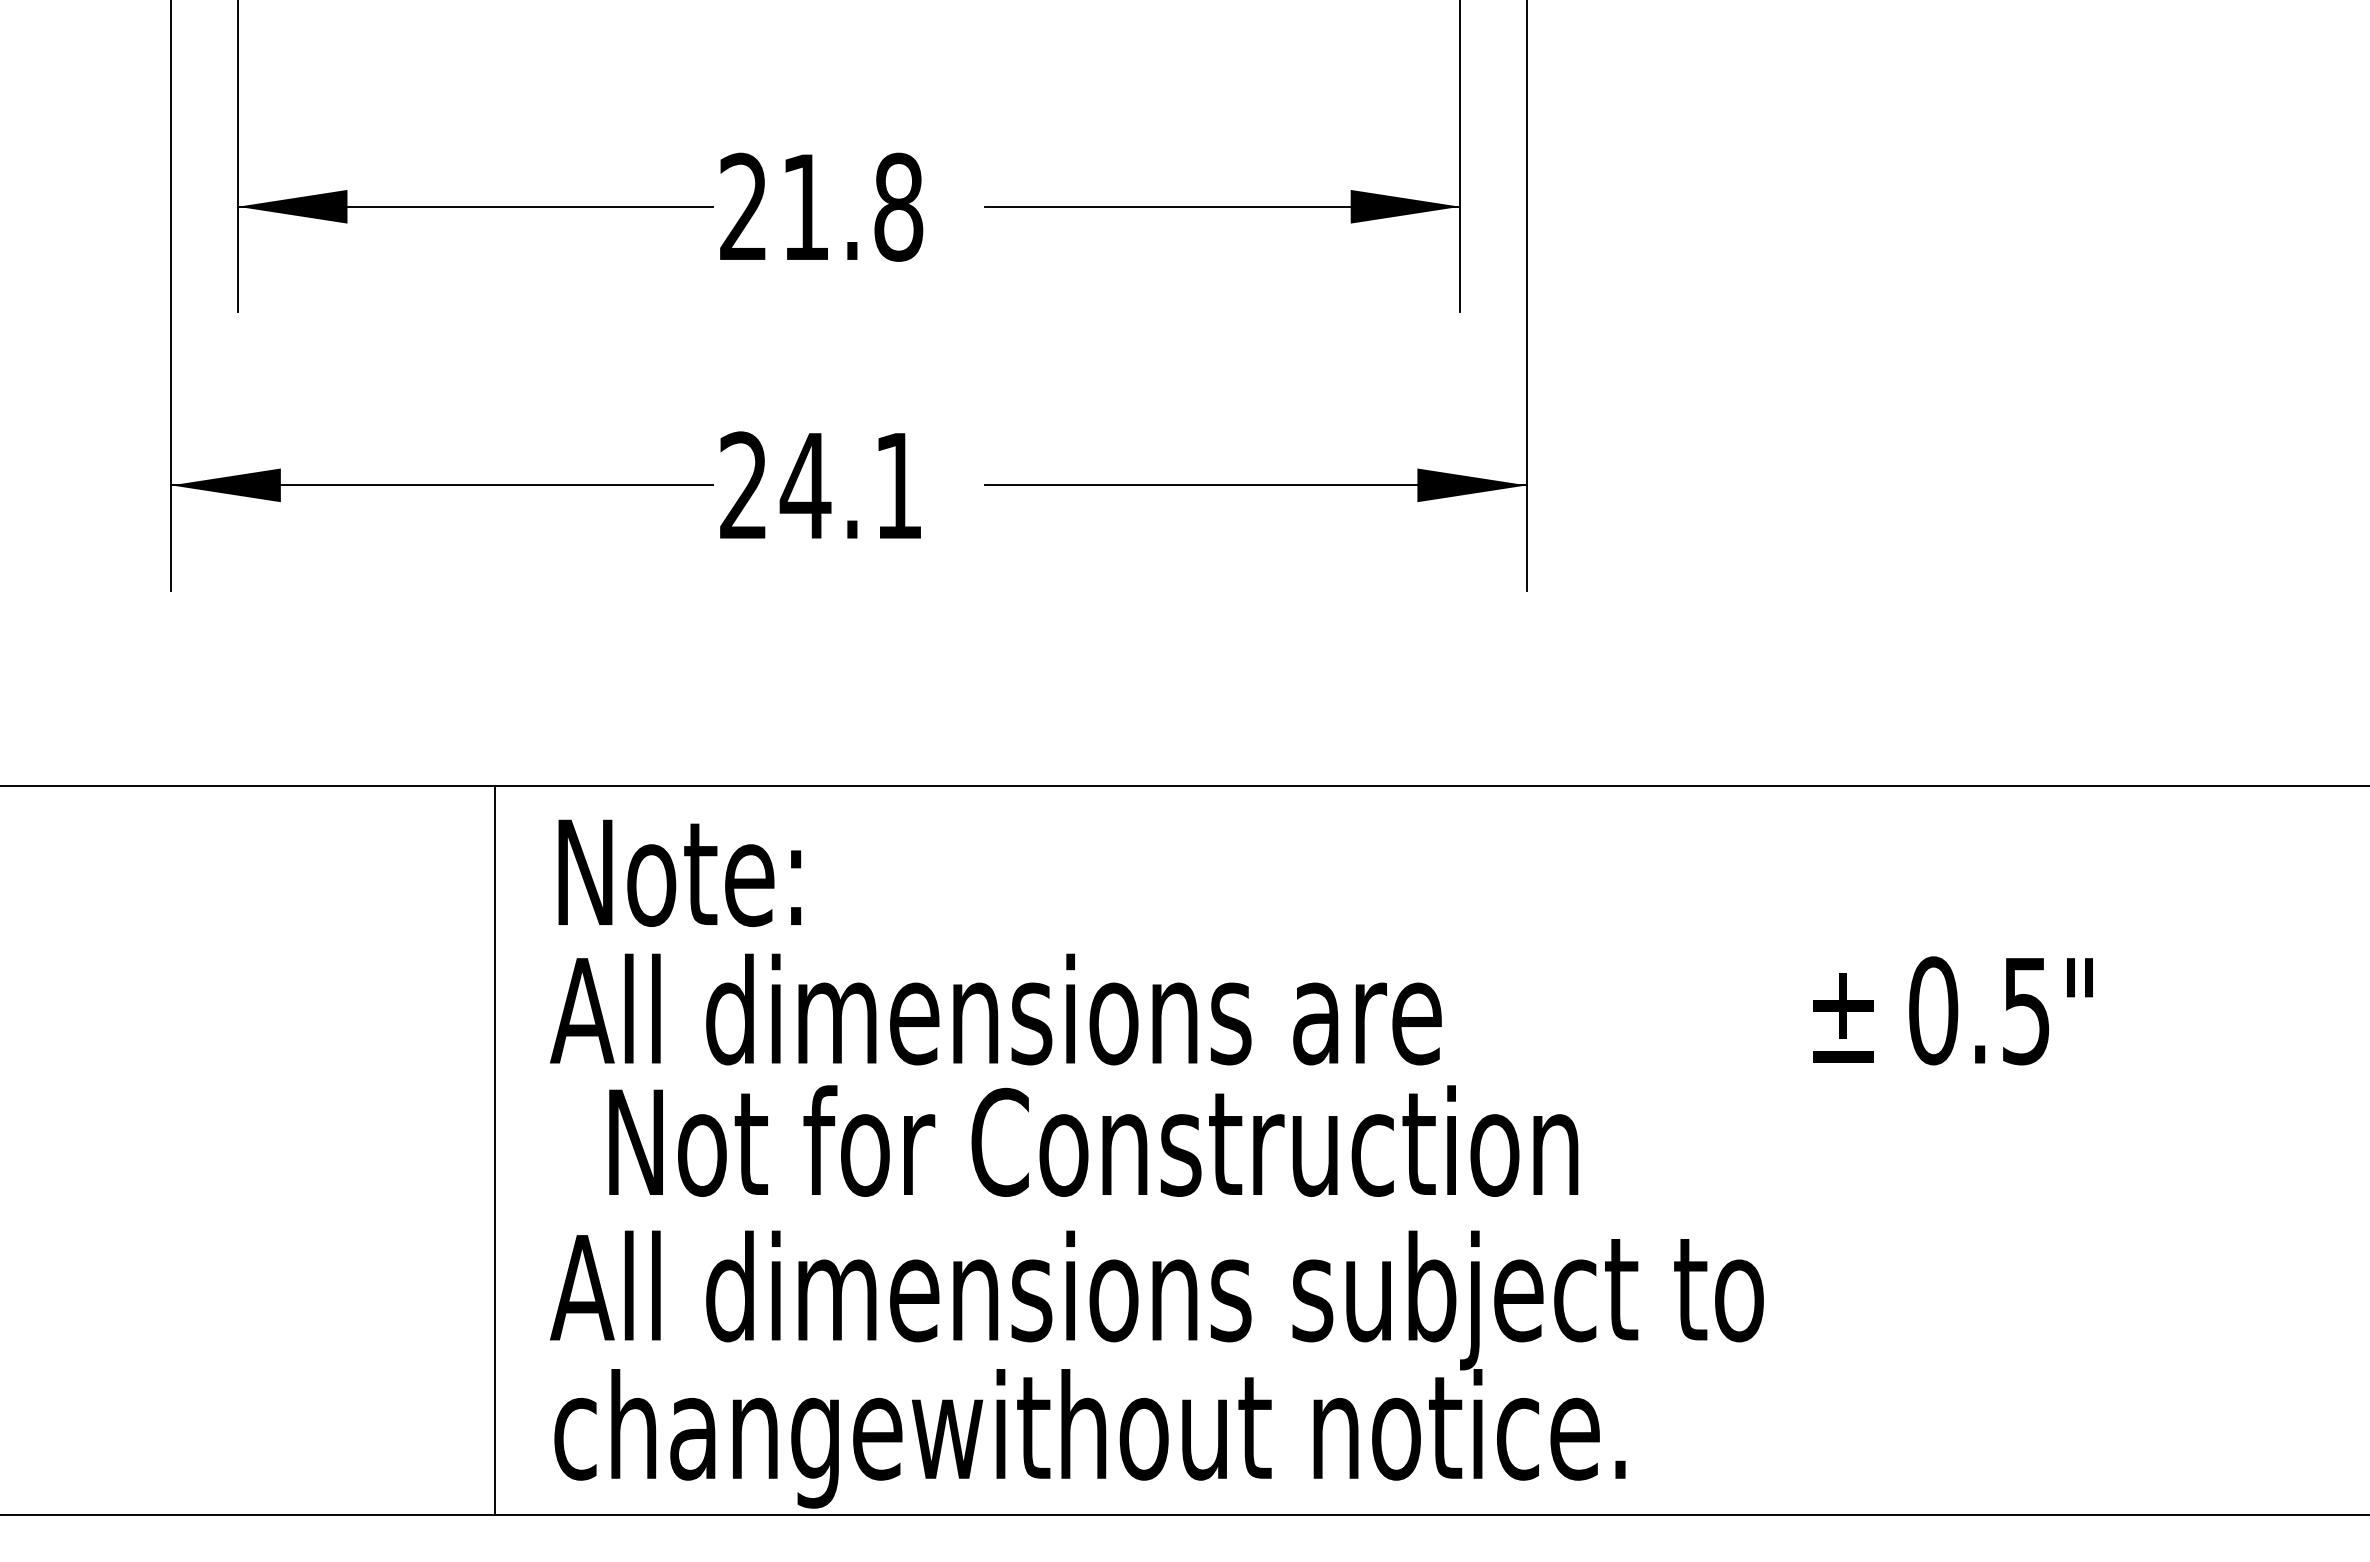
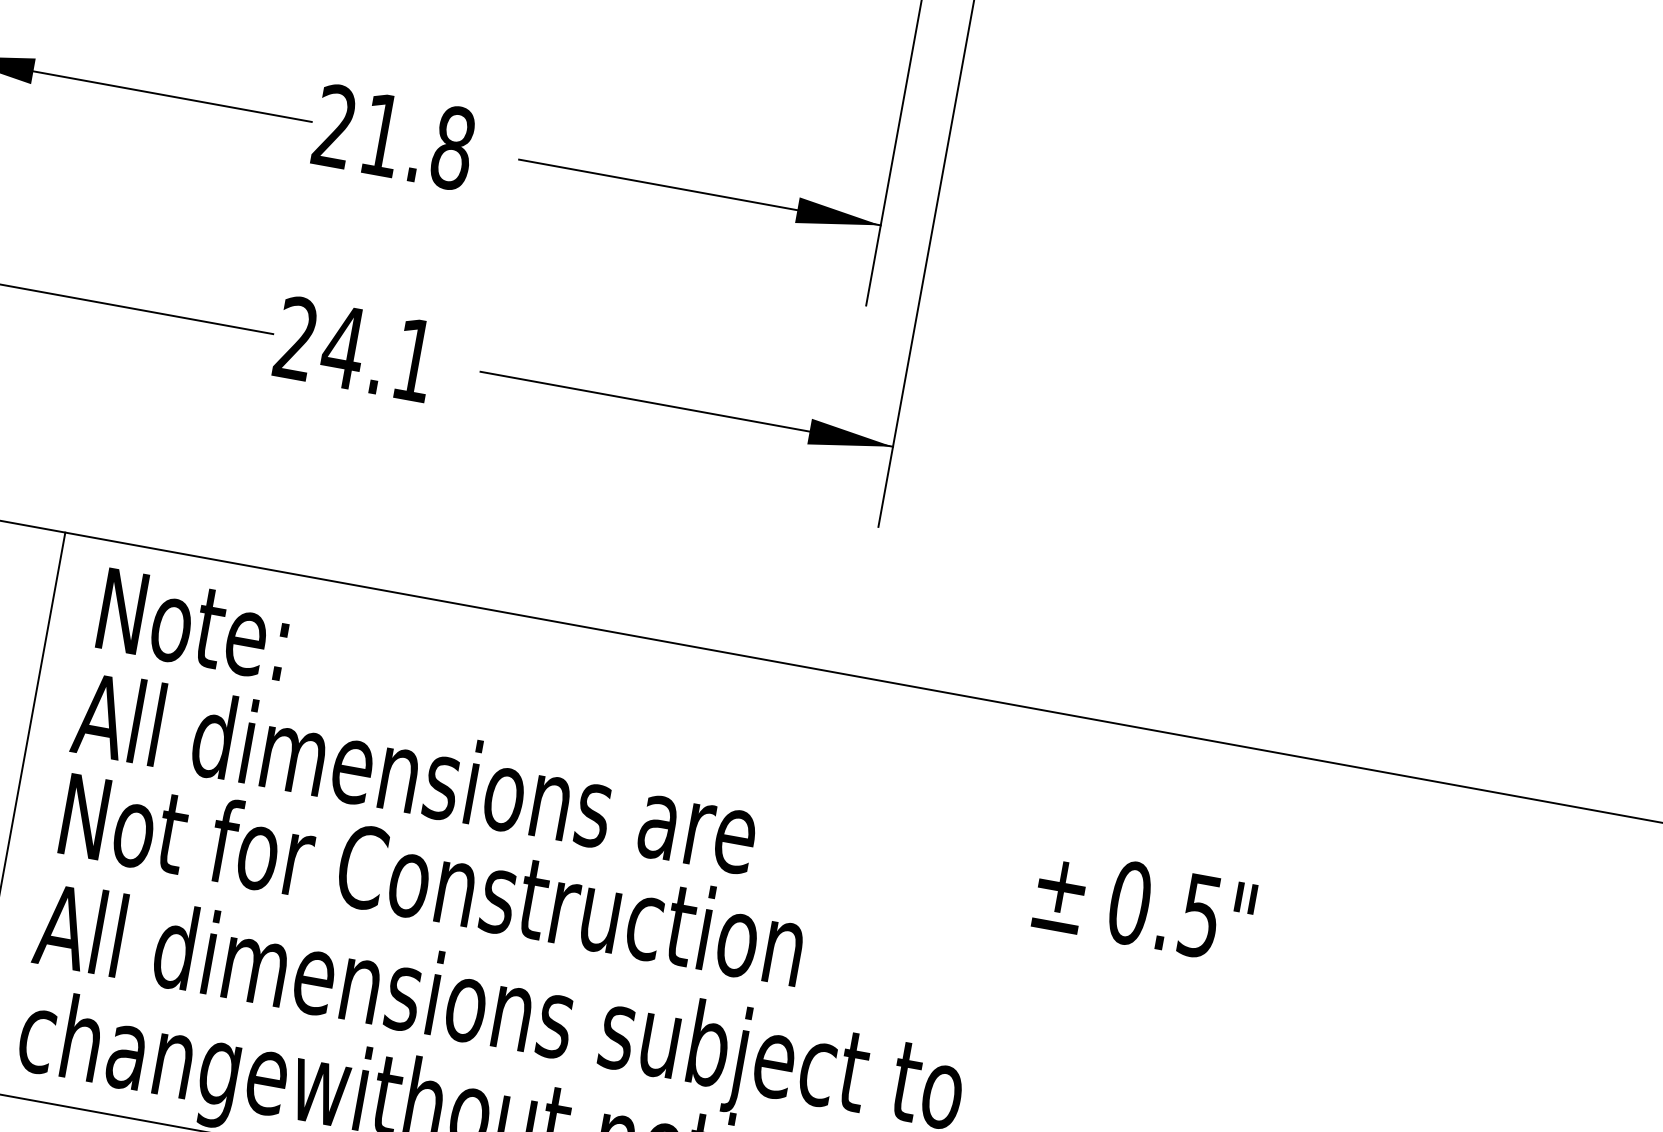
text: (1093, 1140) -> (433, 878), moved

